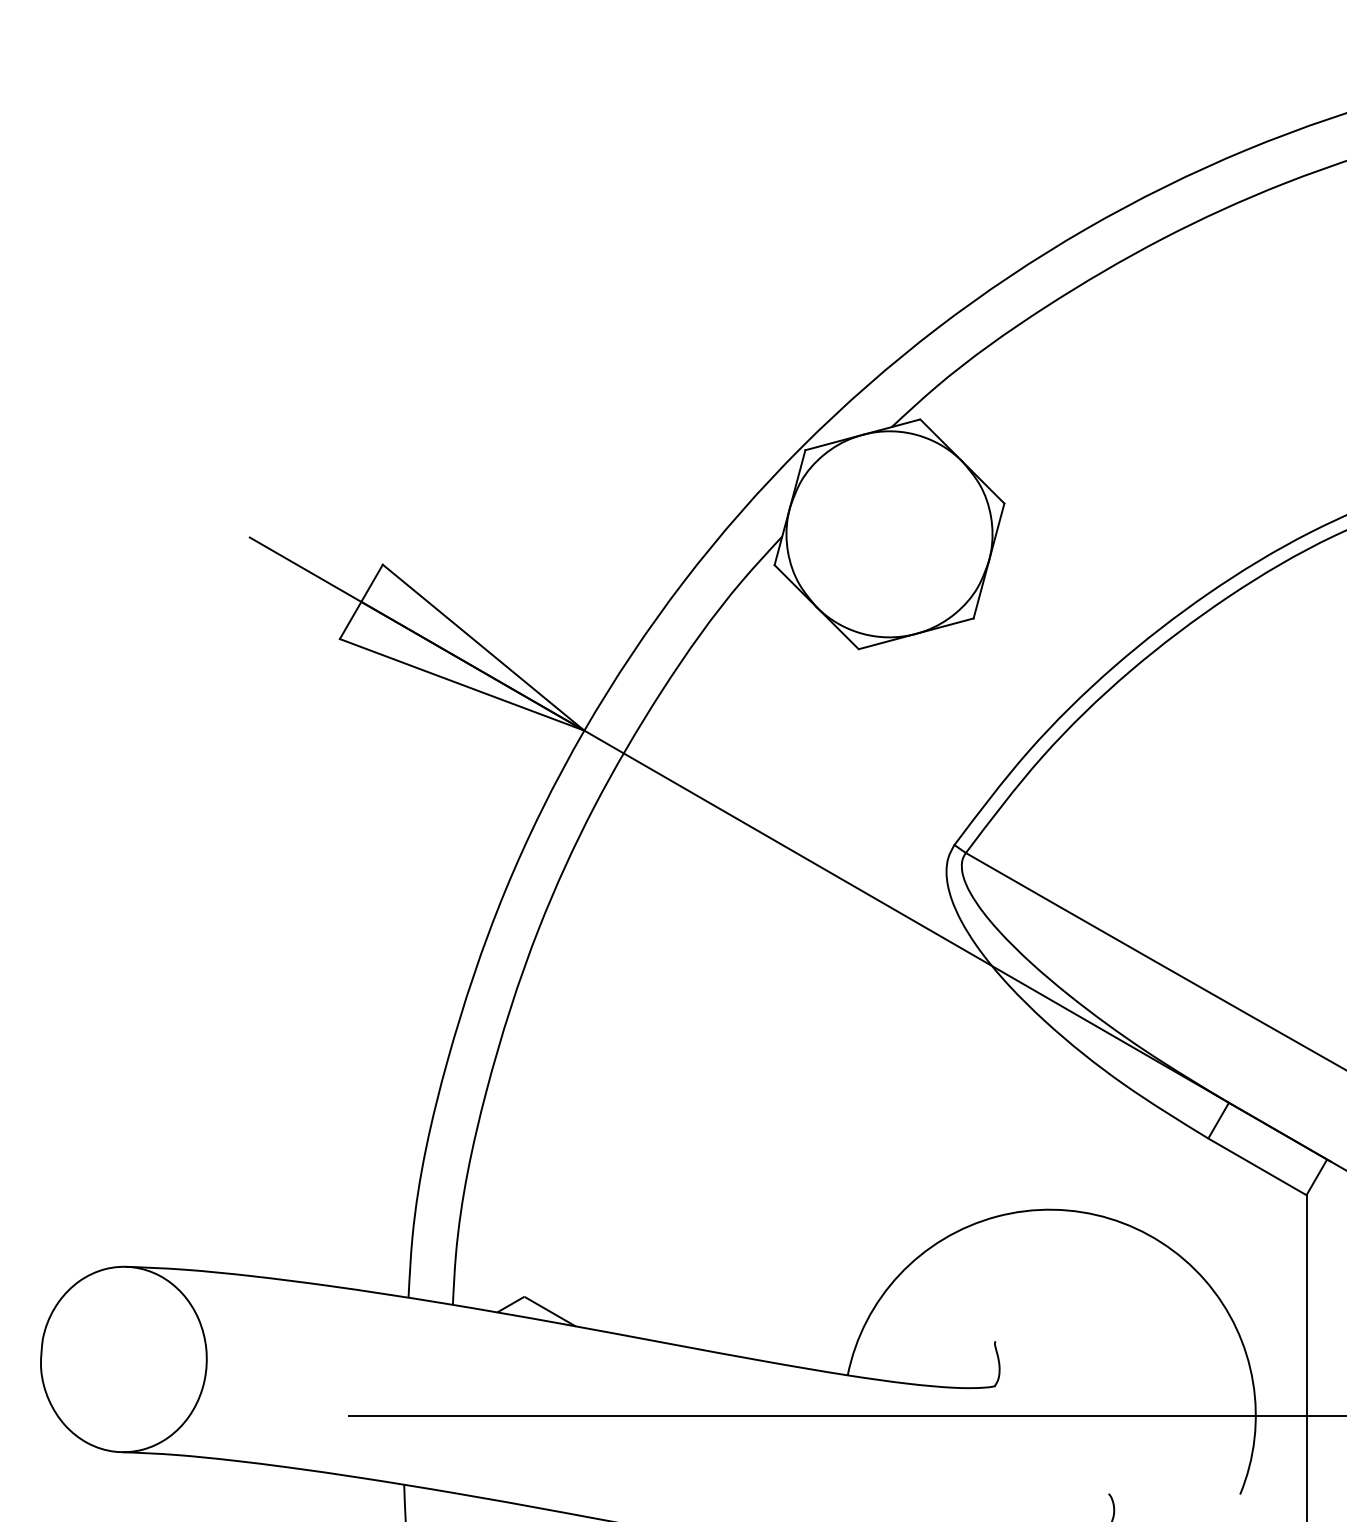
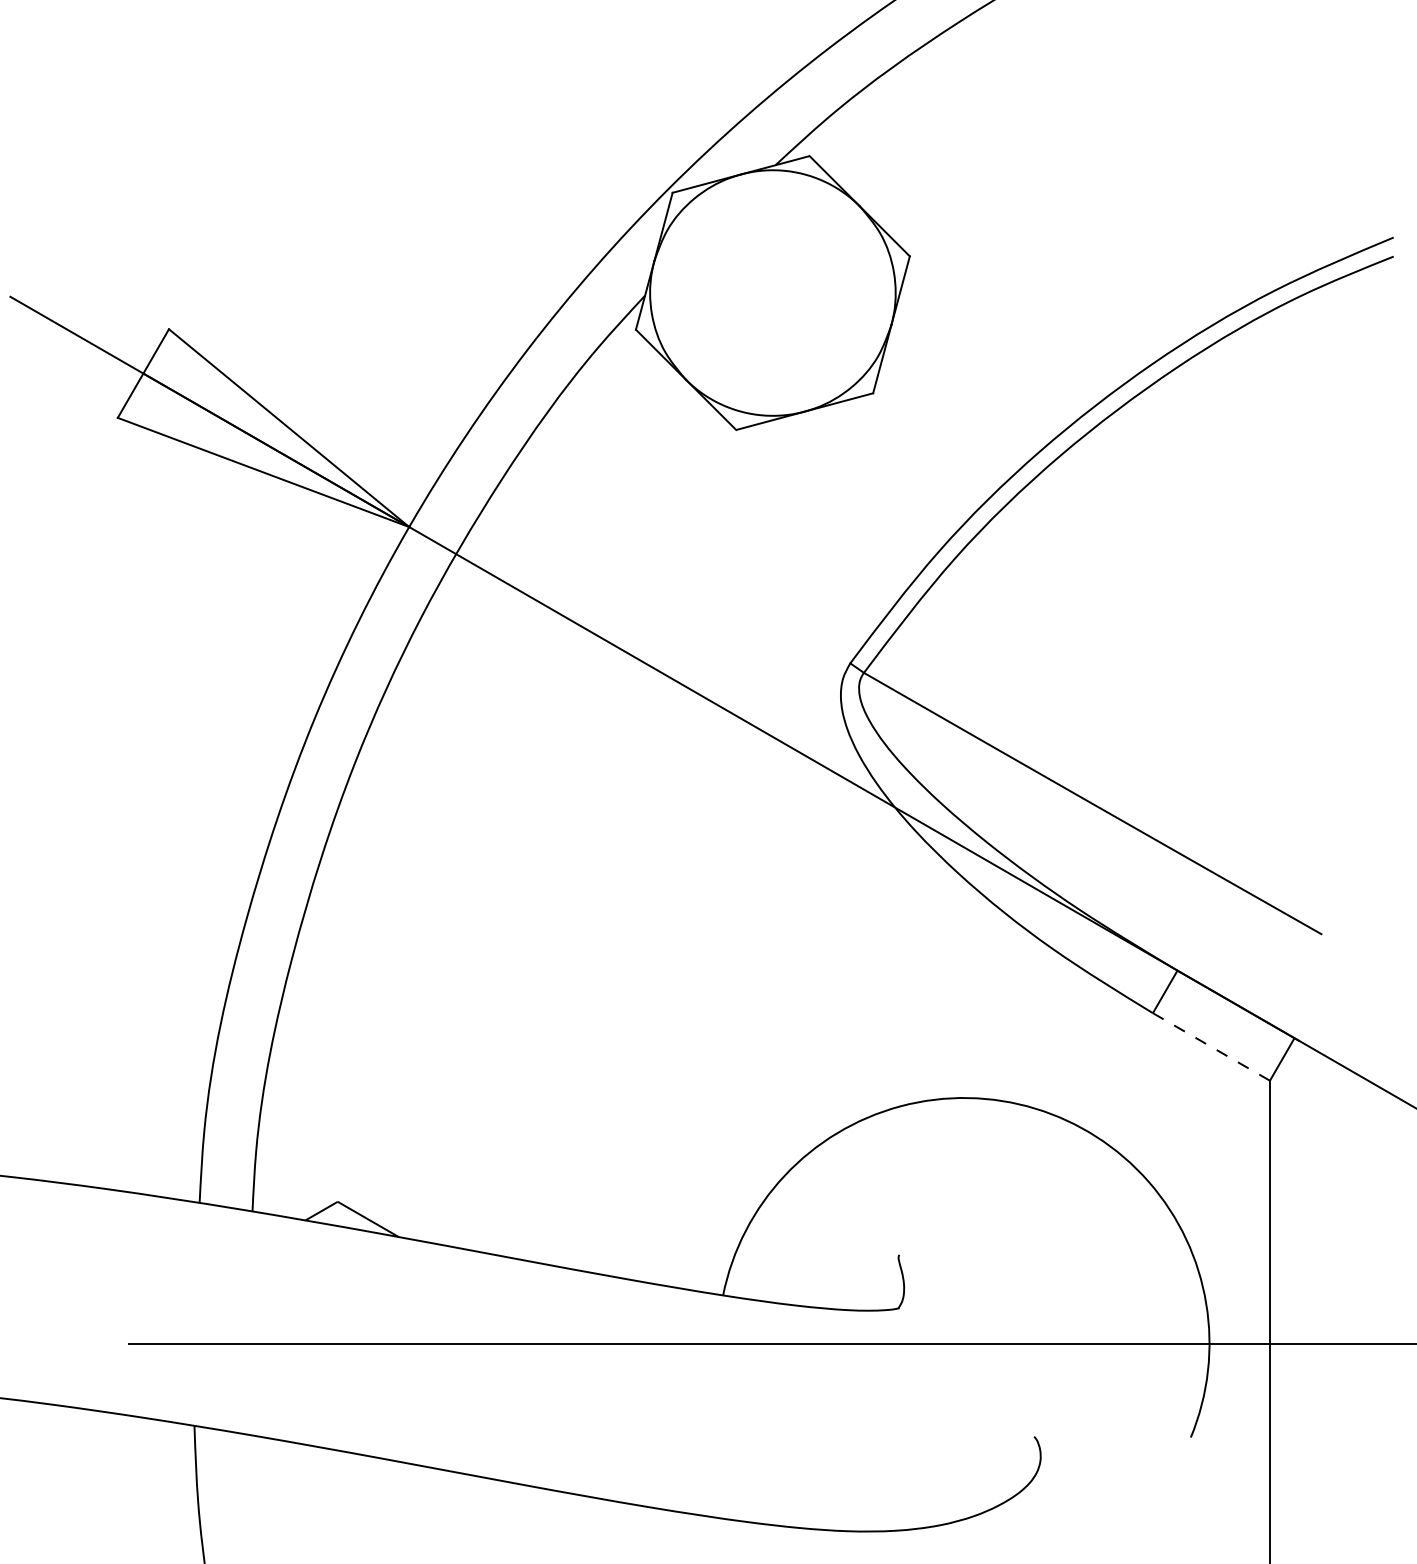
line: (1257, 1166) -> (1211, 1046), solid -> dashed

